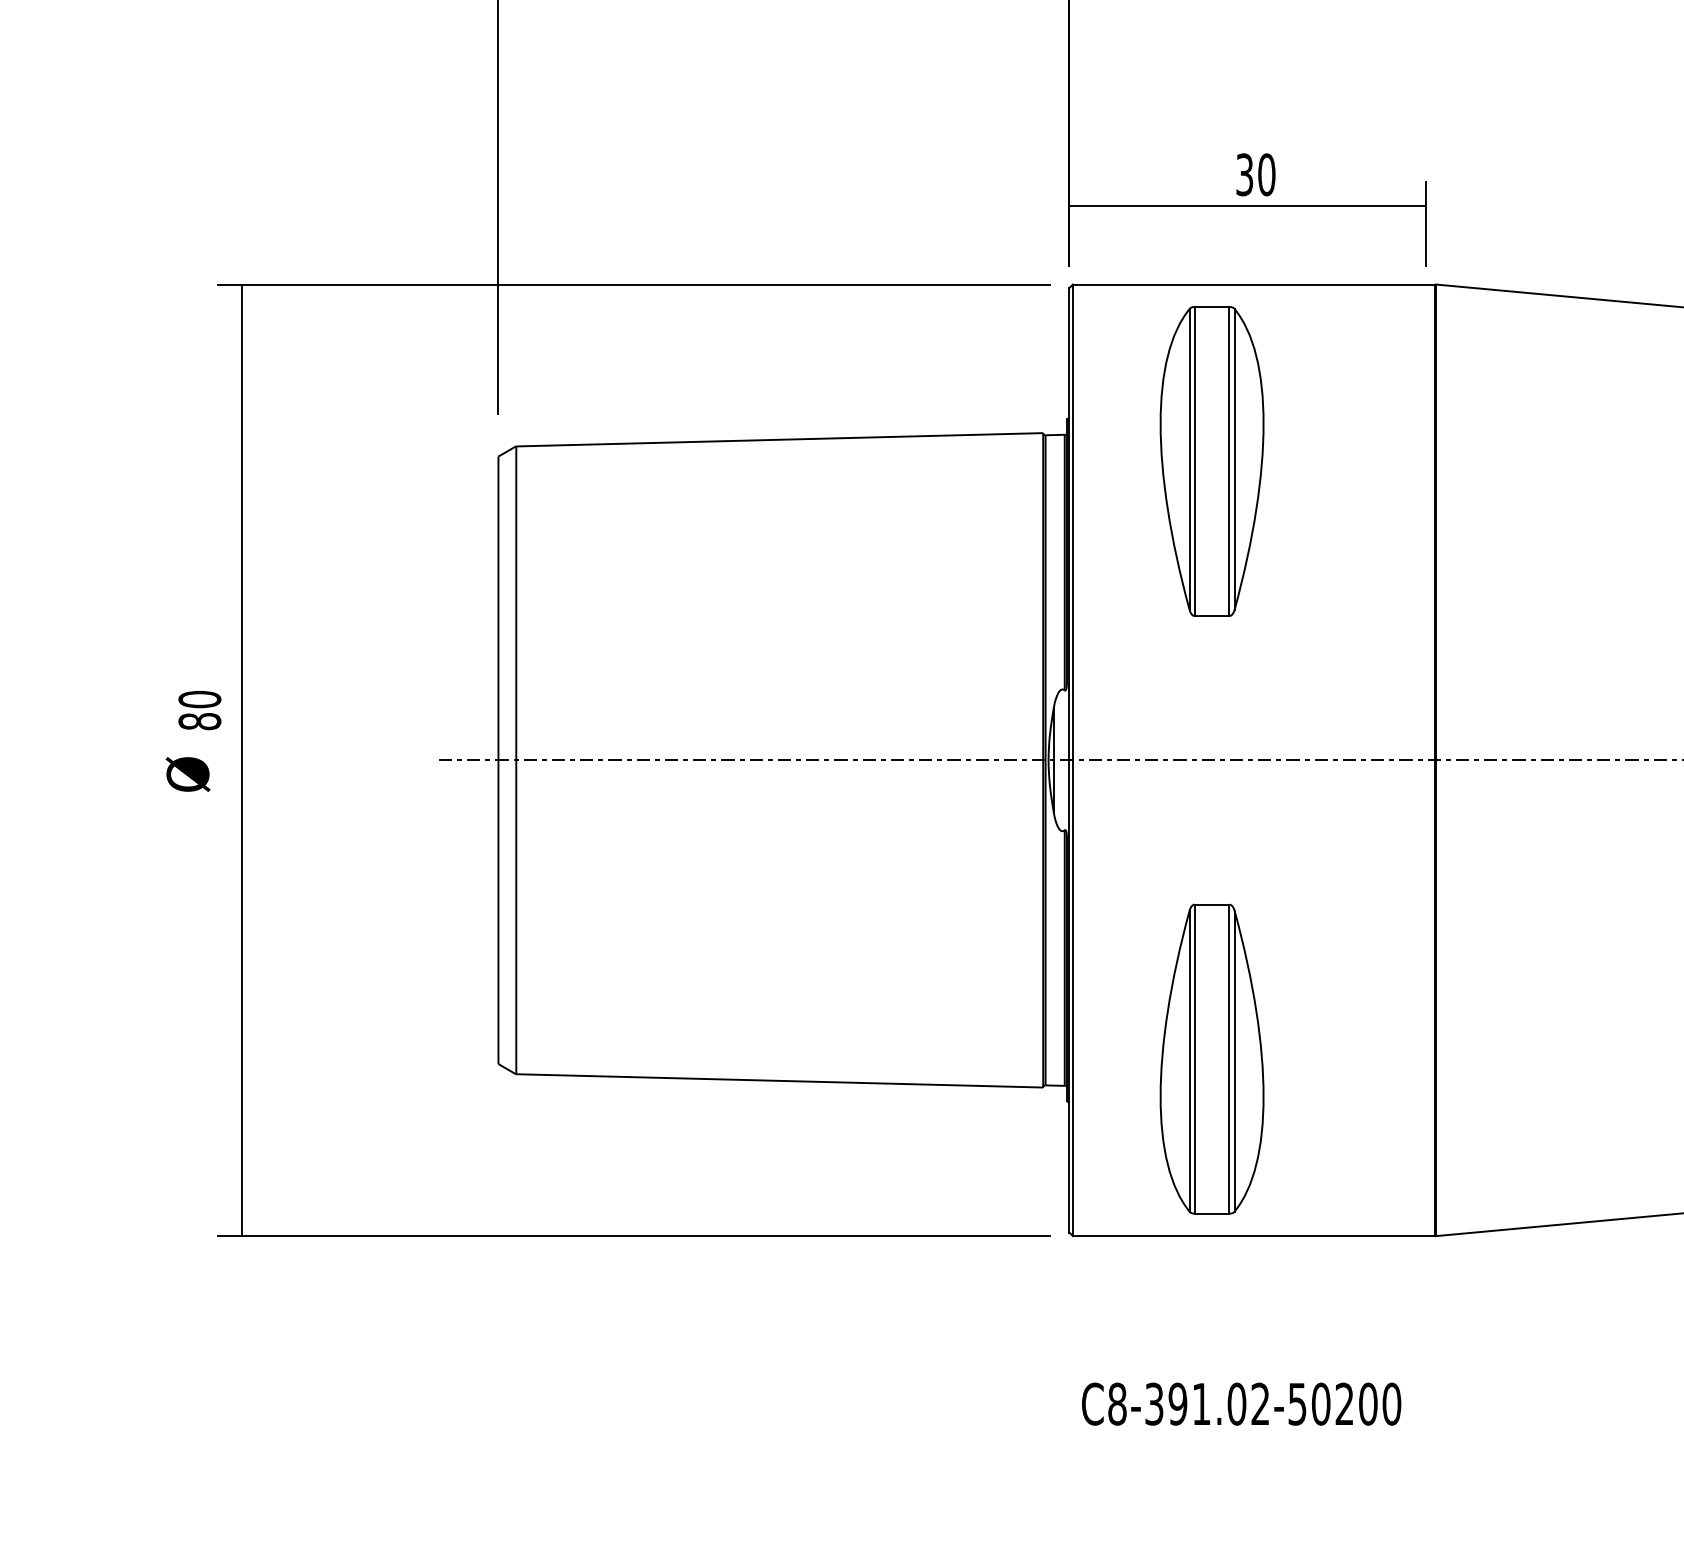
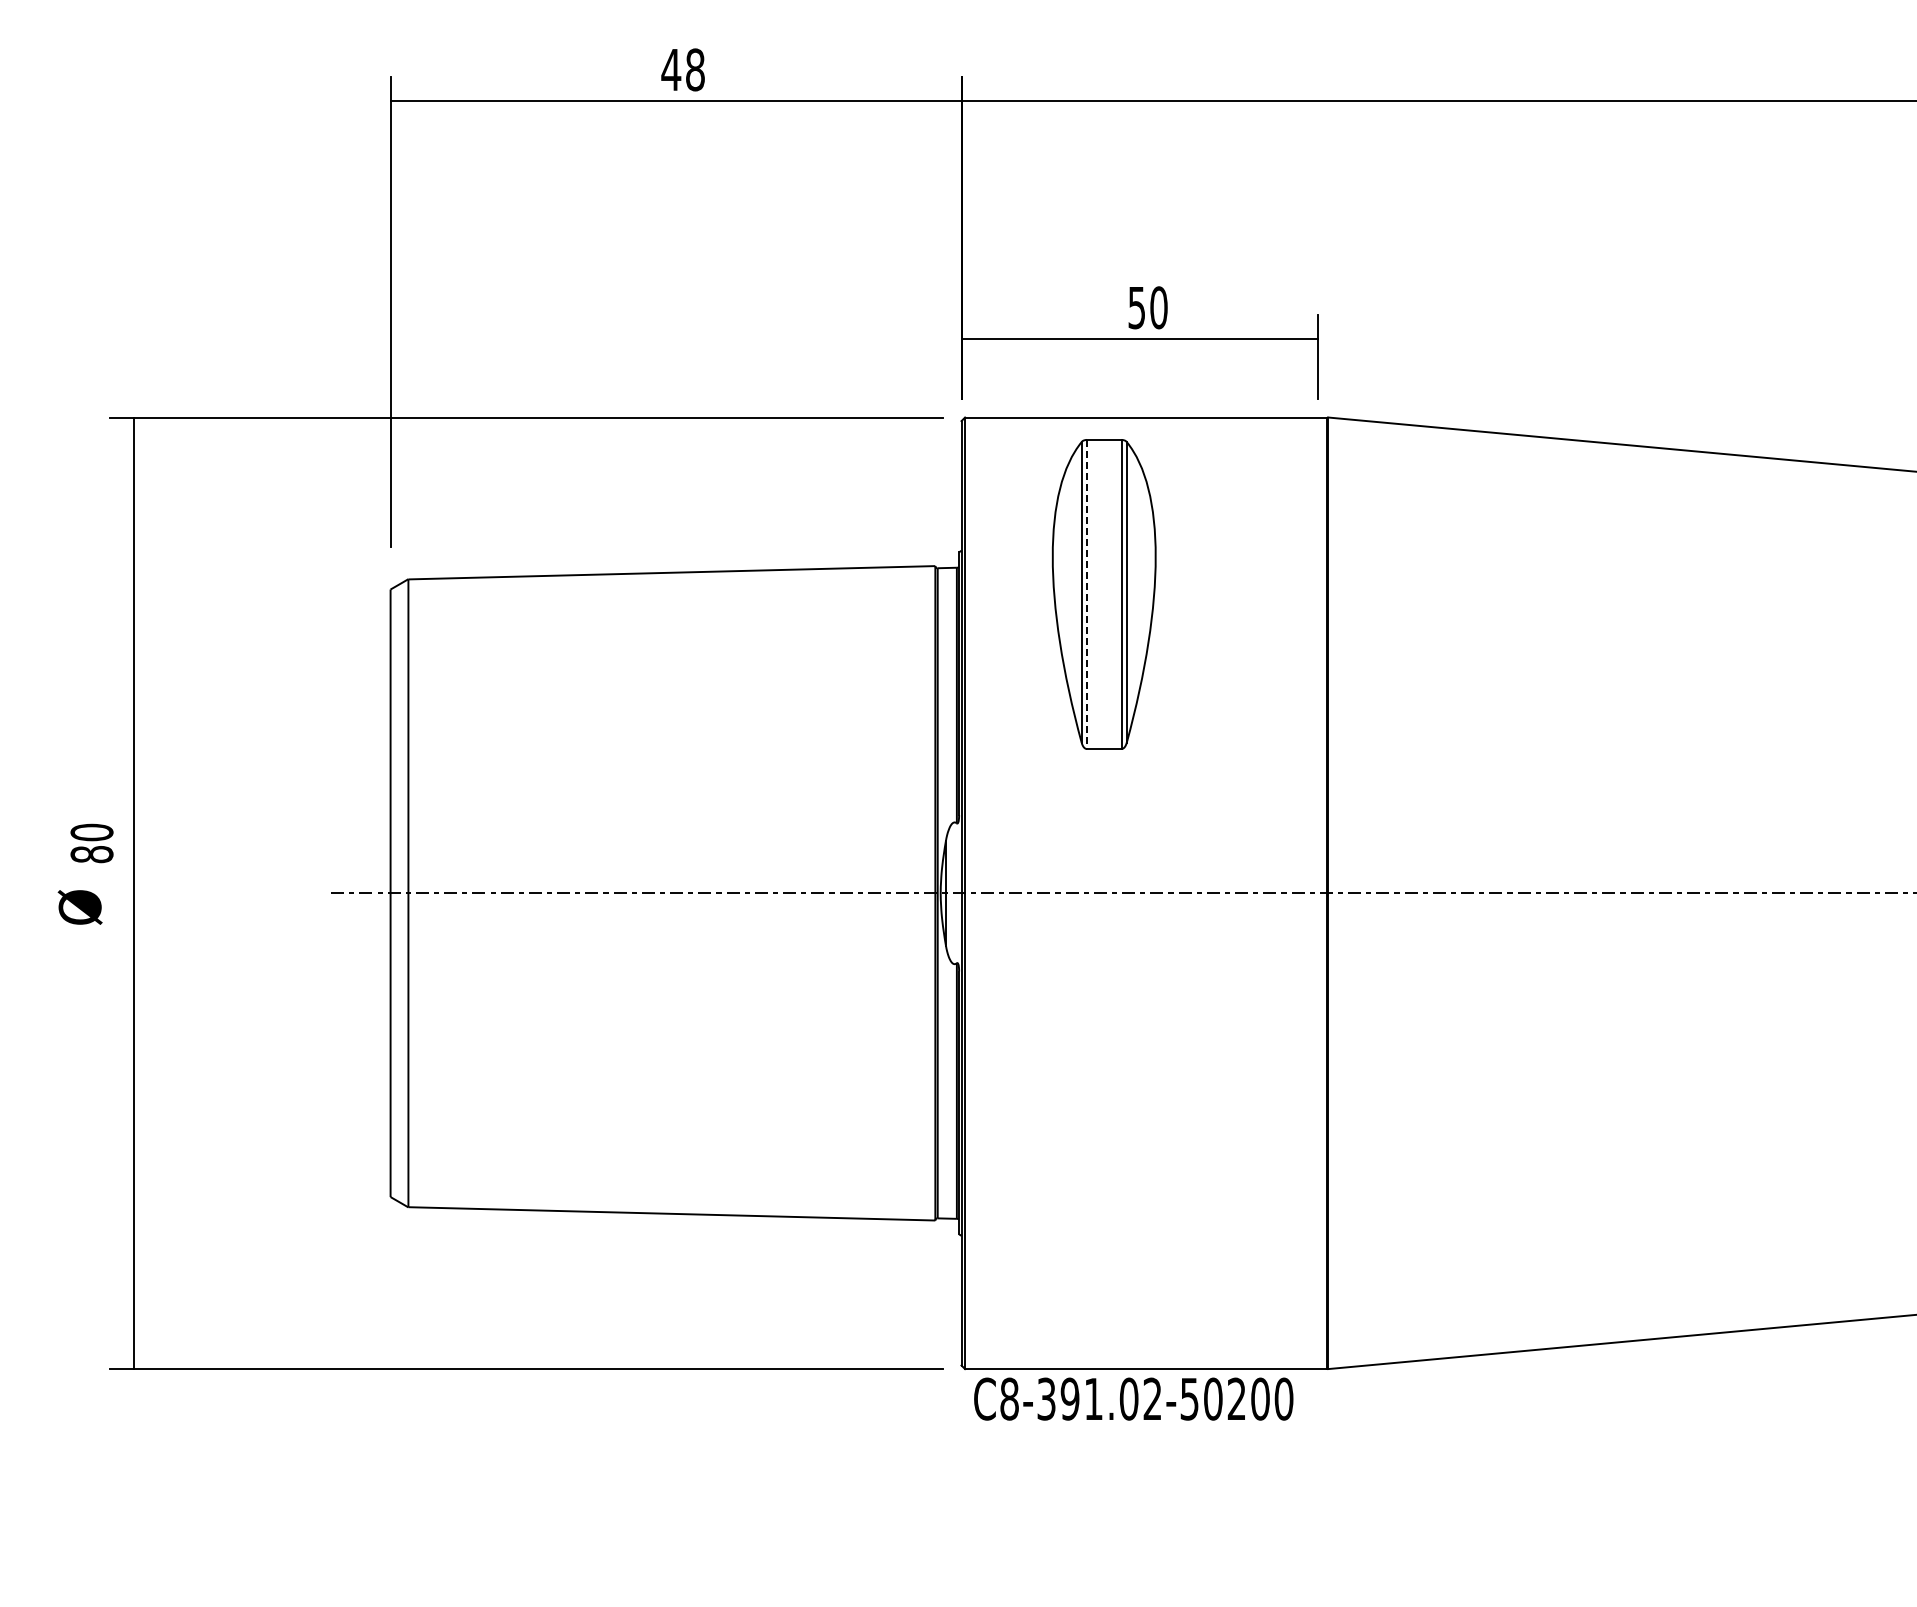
text: (1245, 174) -> (1137, 307), 30 -> 50
line: (1194, 461) -> (1086, 594), solid -> dashed
part: (1211, 1058) -> (1103, 1191), removed
text: (1241, 1403) -> (1133, 1398), moved

